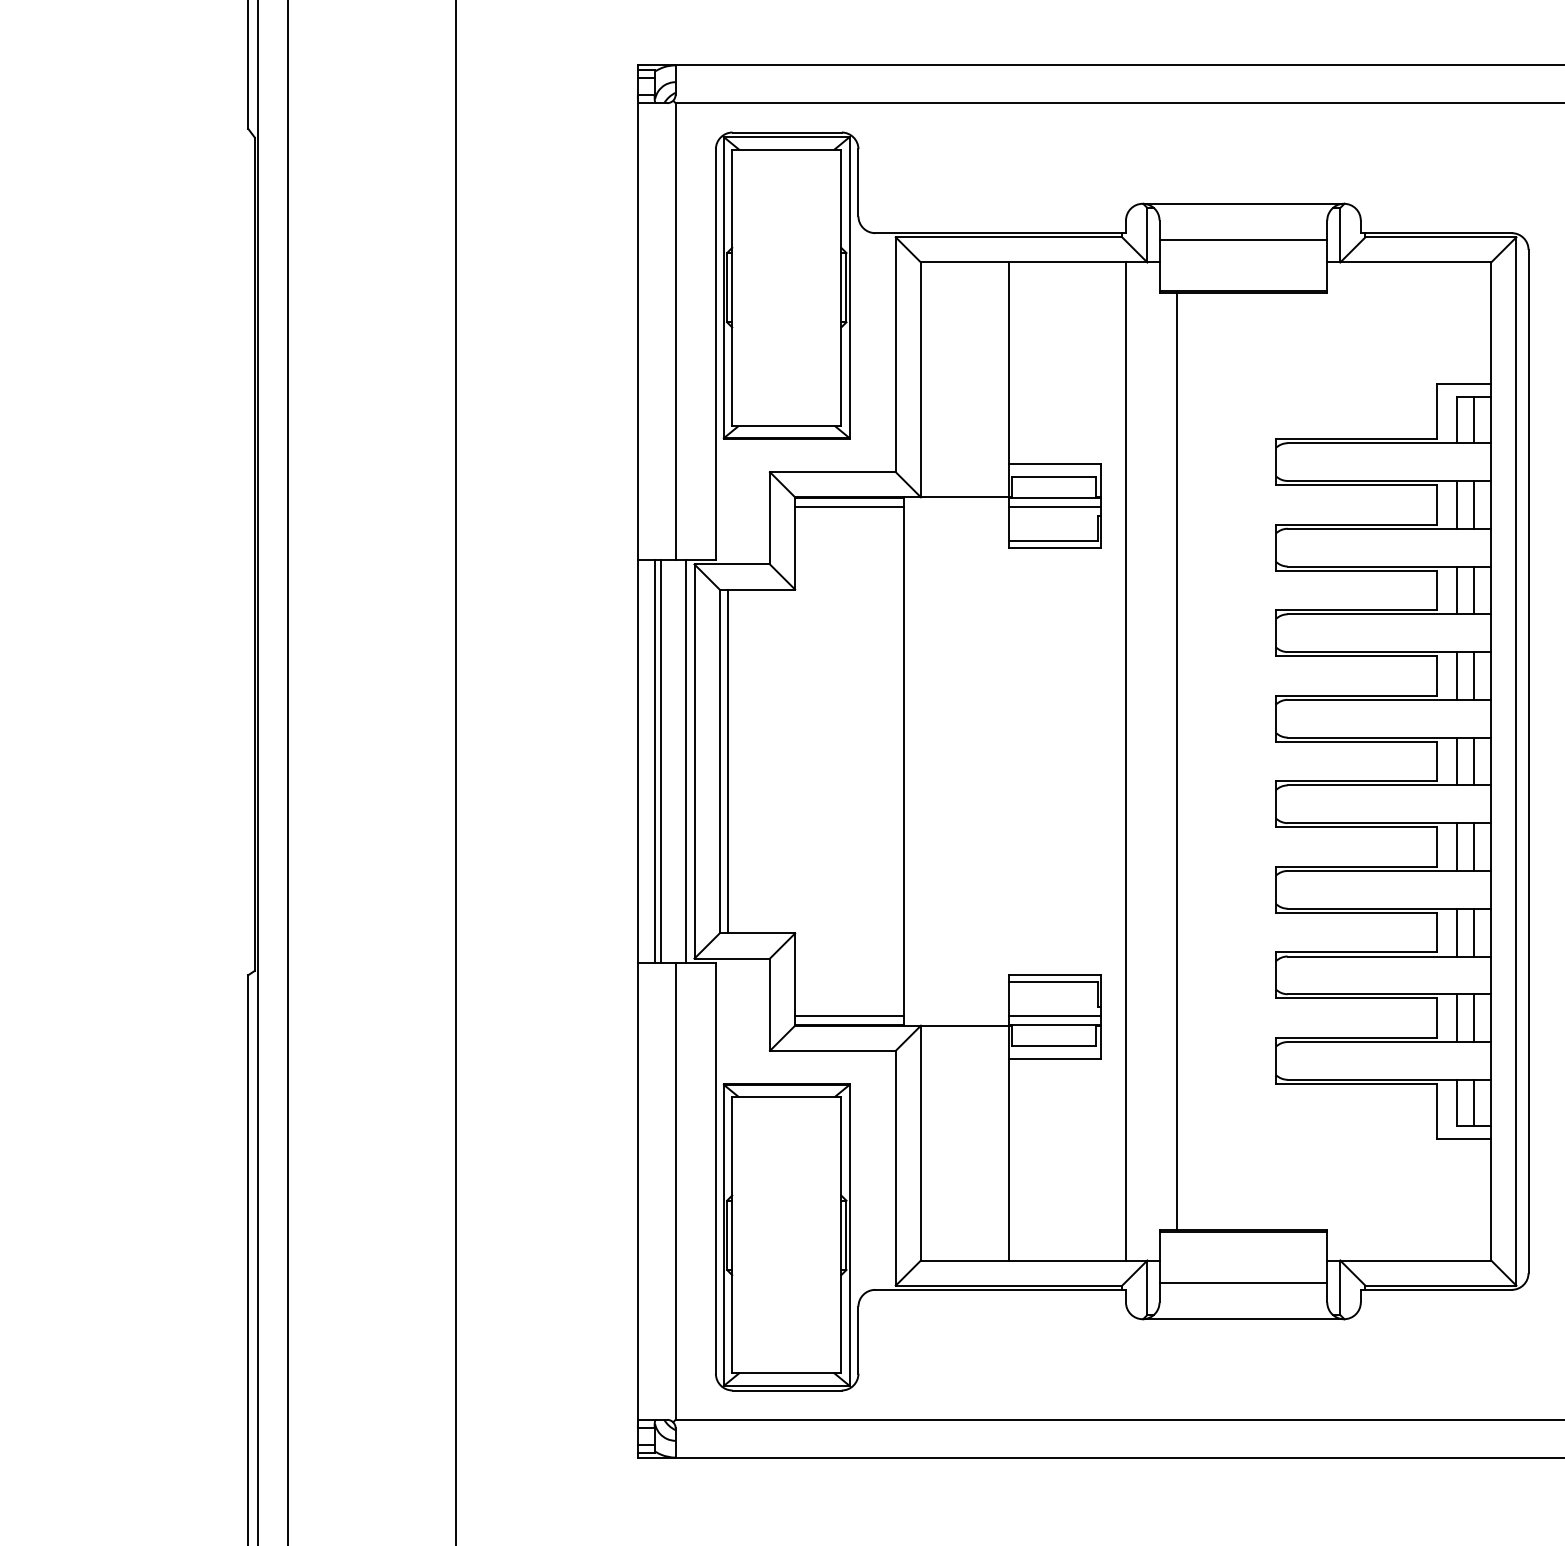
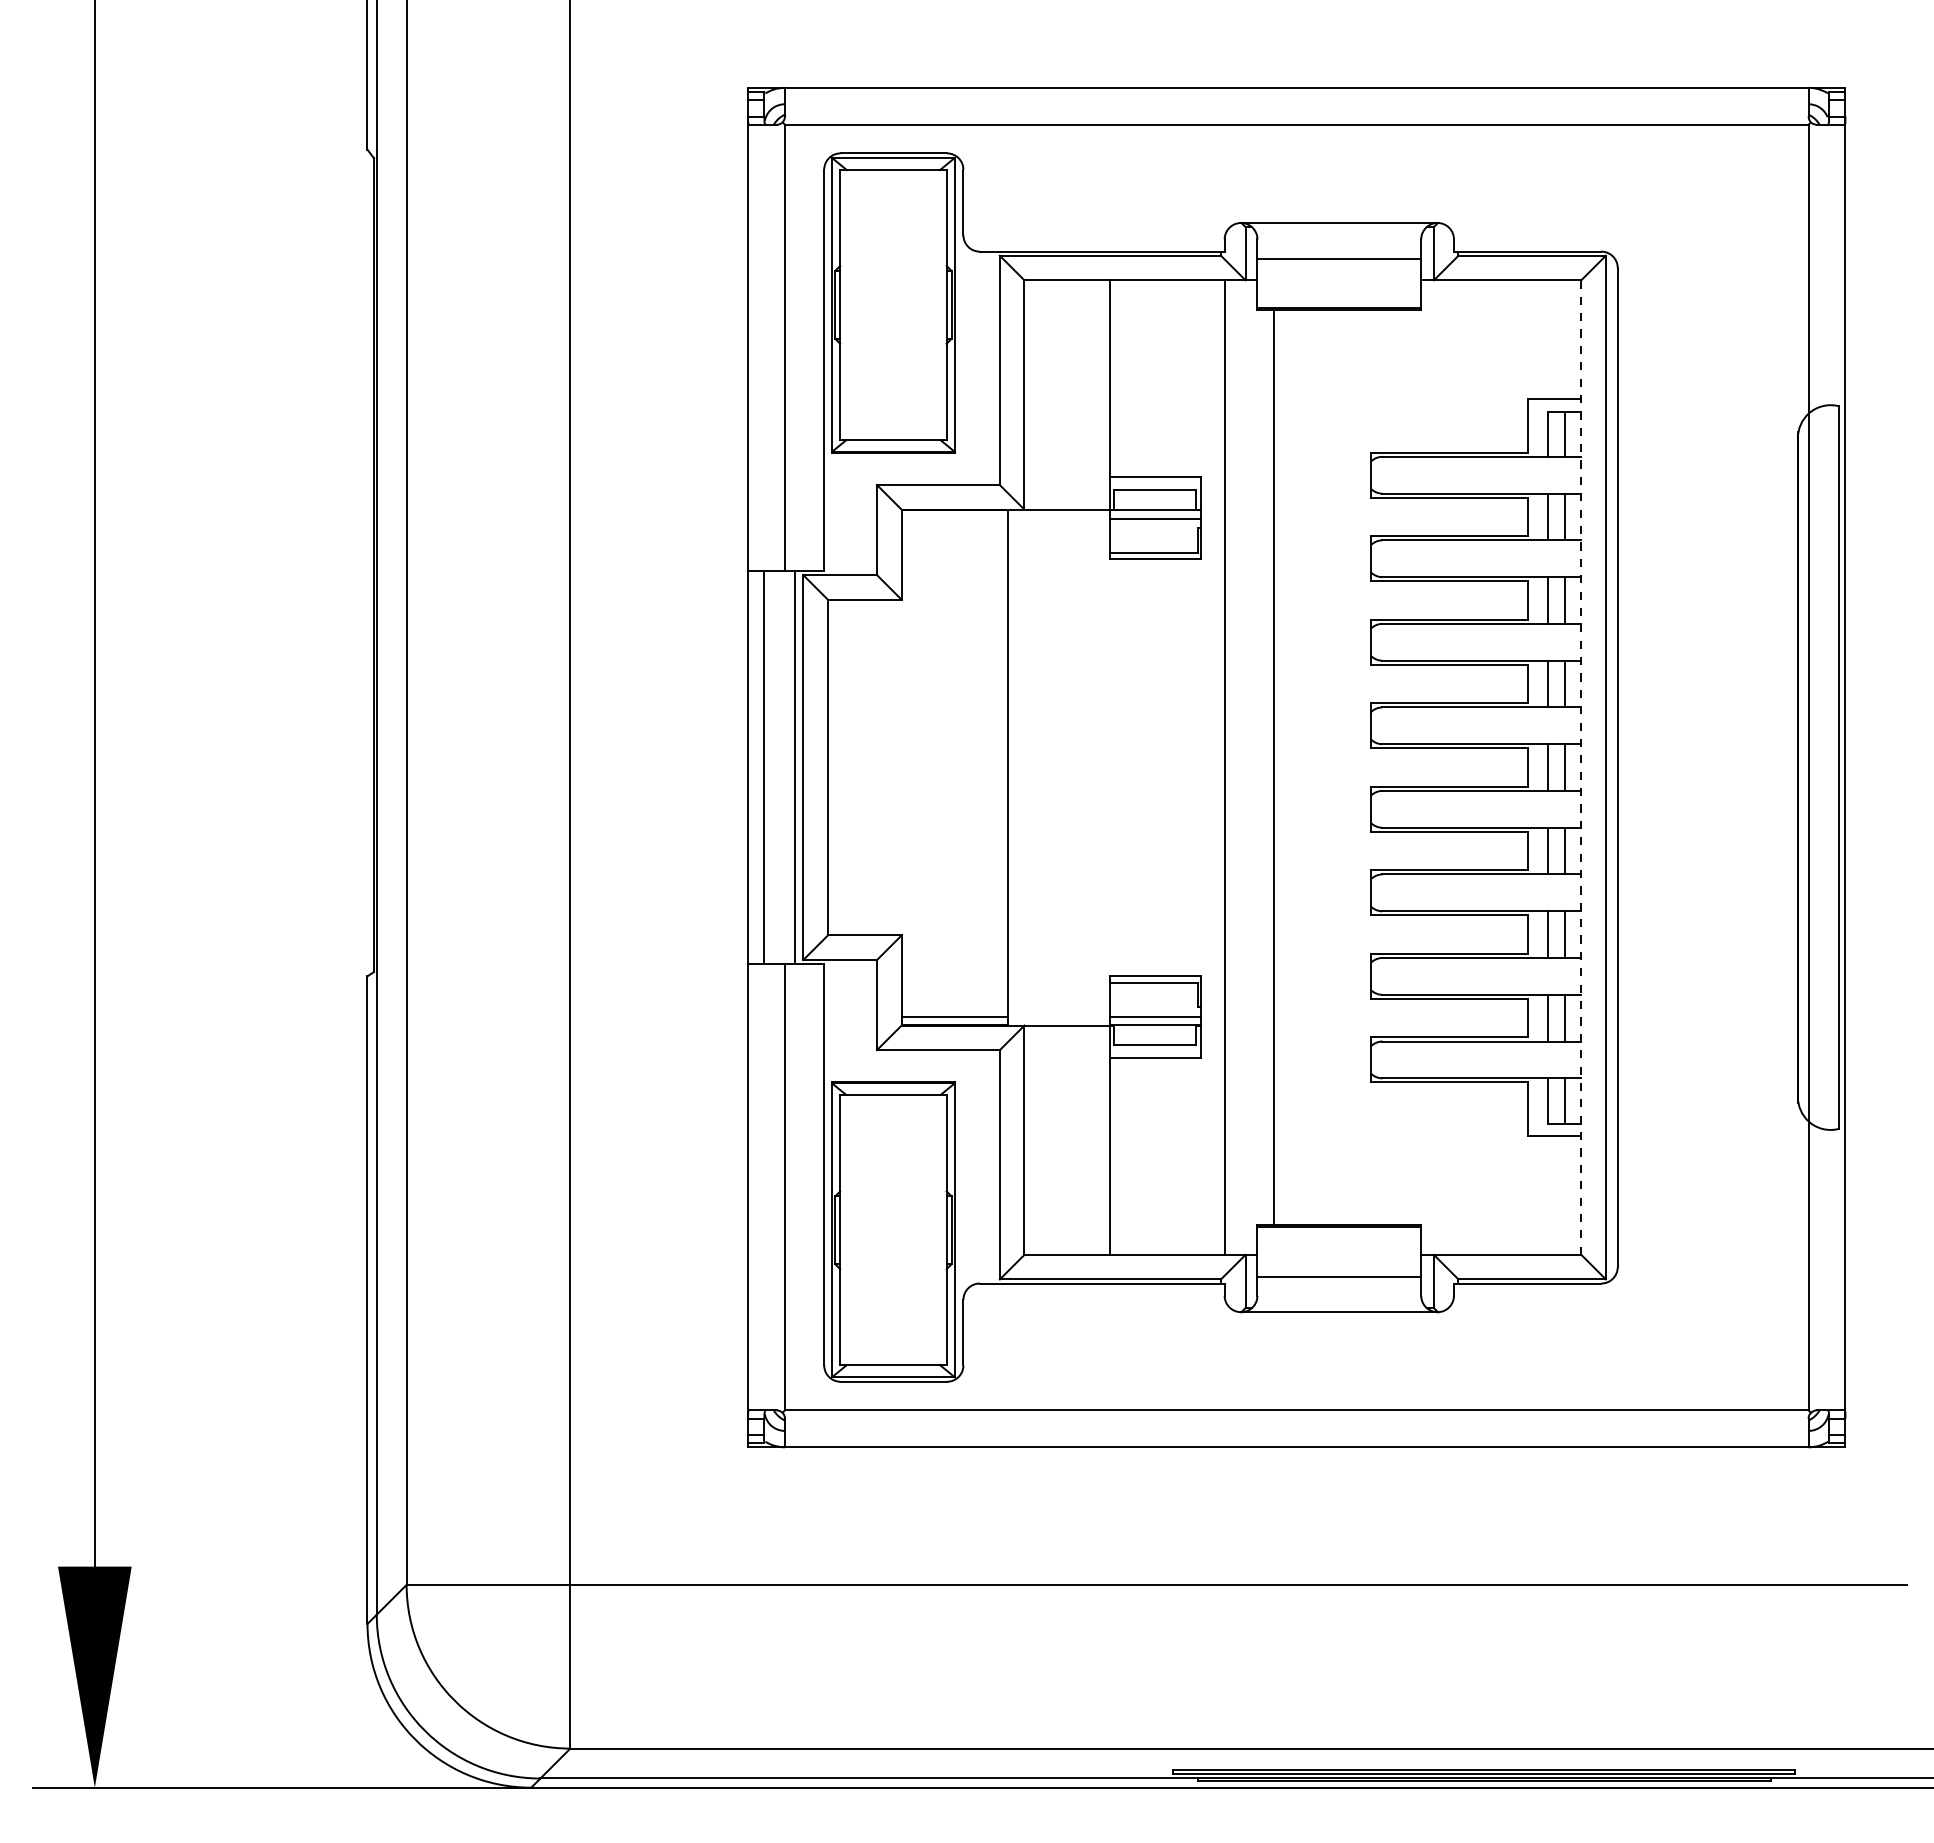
line: (849, 506) -> (954, 518), removed
line: (660, 761) -> (770, 767), removed
line: (728, 761) -> (836, 767), removed
line: (1491, 762) -> (1581, 768), solid -> dashed

